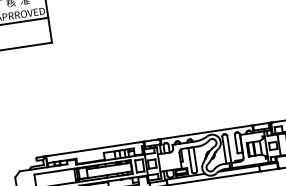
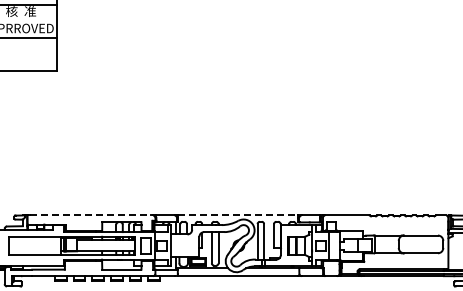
line: (206, 132) -> (238, 215), solid -> dashed
line: (94, 149) -> (91, 215), solid -> dashed

